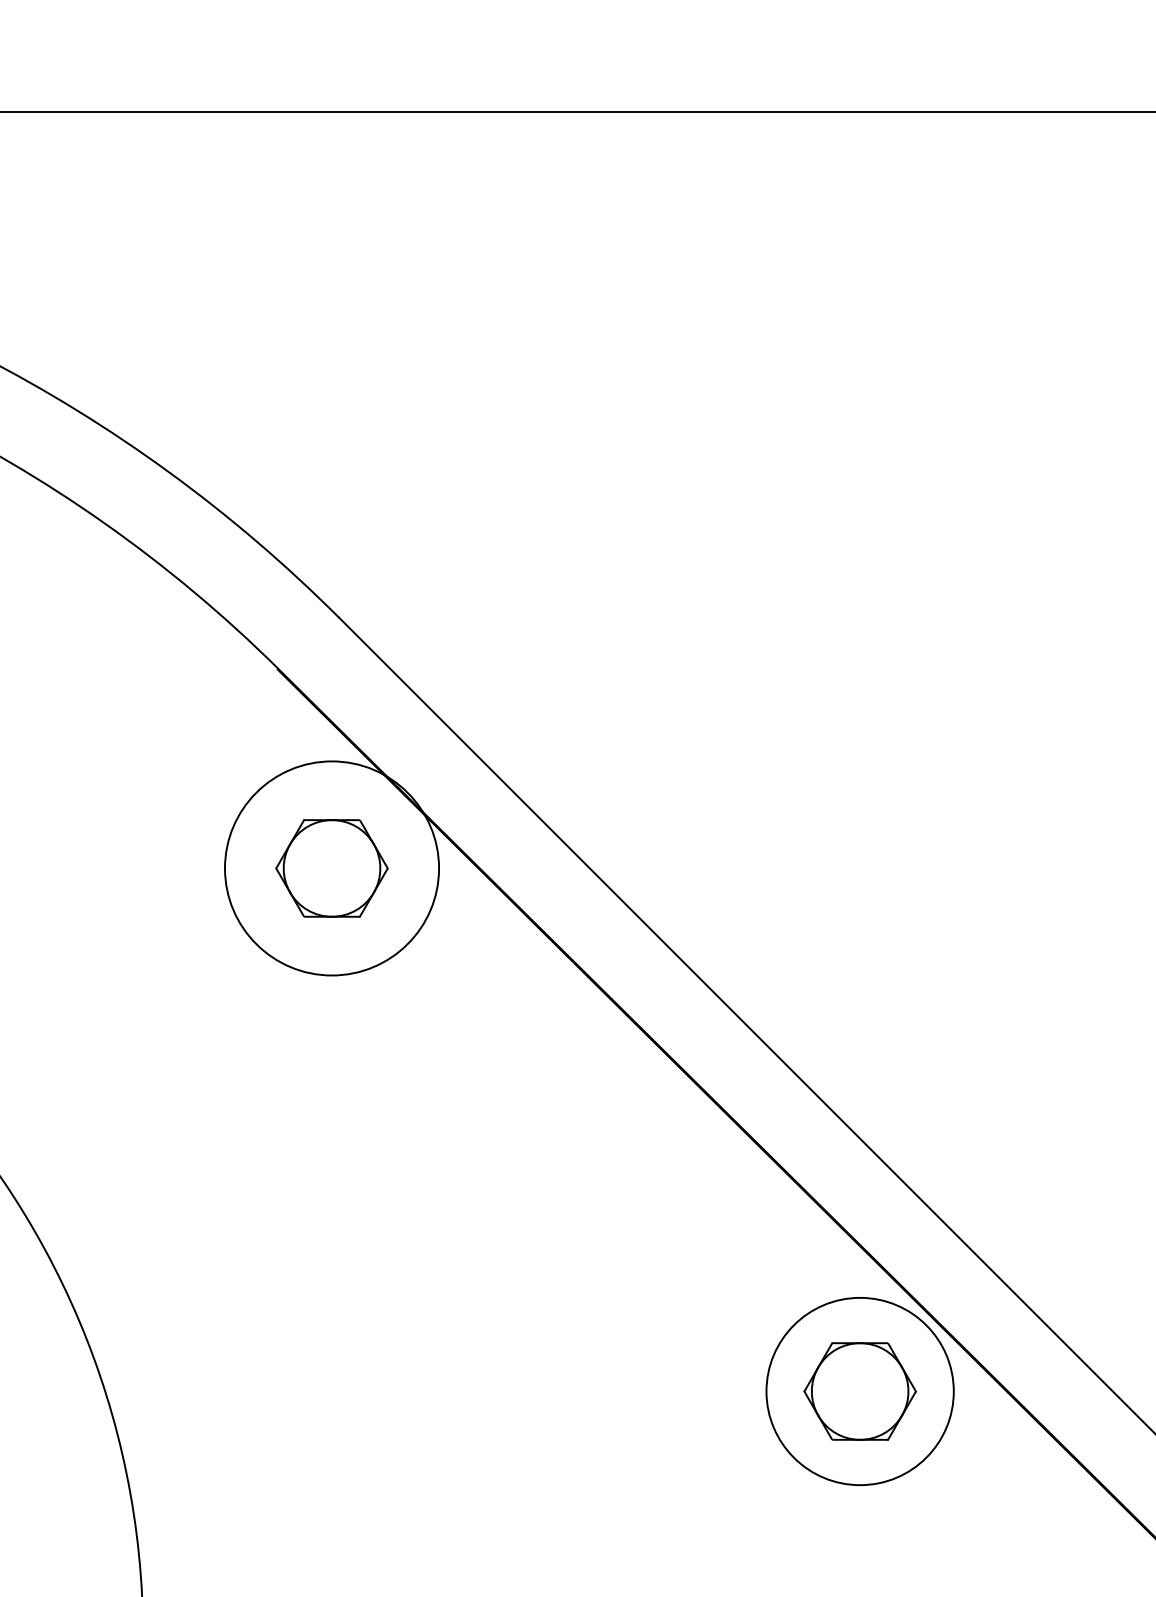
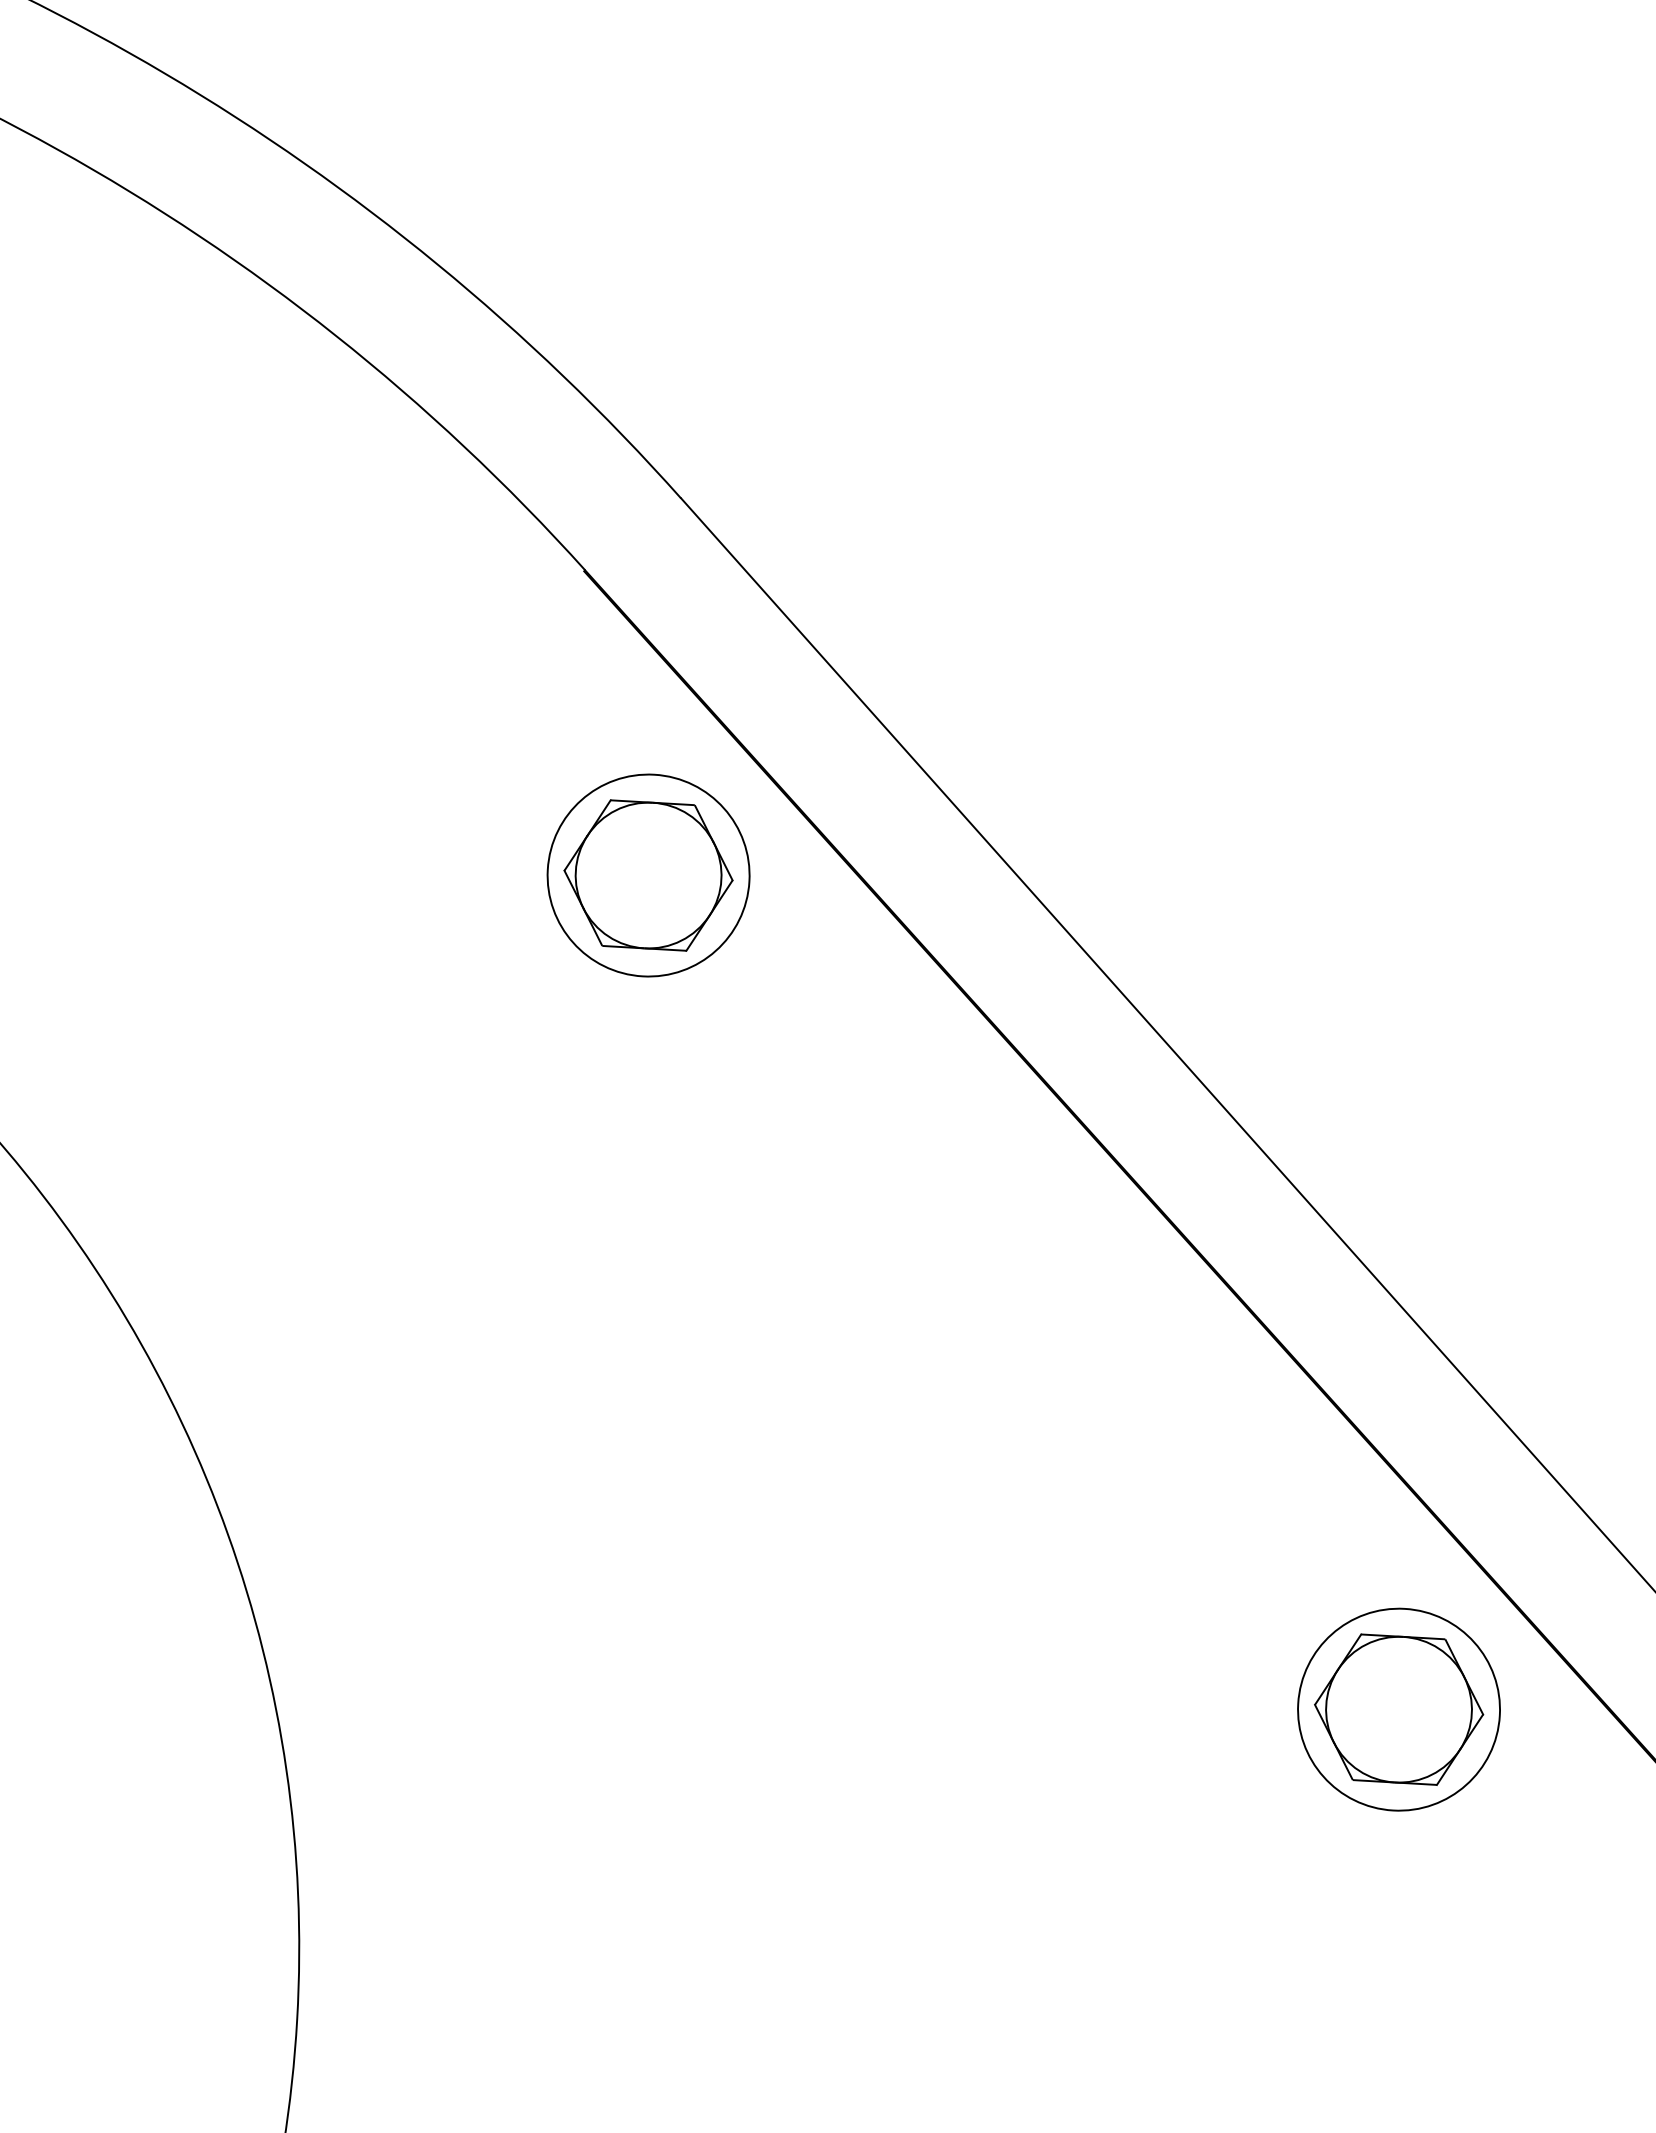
circle: (331, 868) -> (647, 875), size x0.62
circle: (860, 1391) -> (1399, 1709), size x0.71

